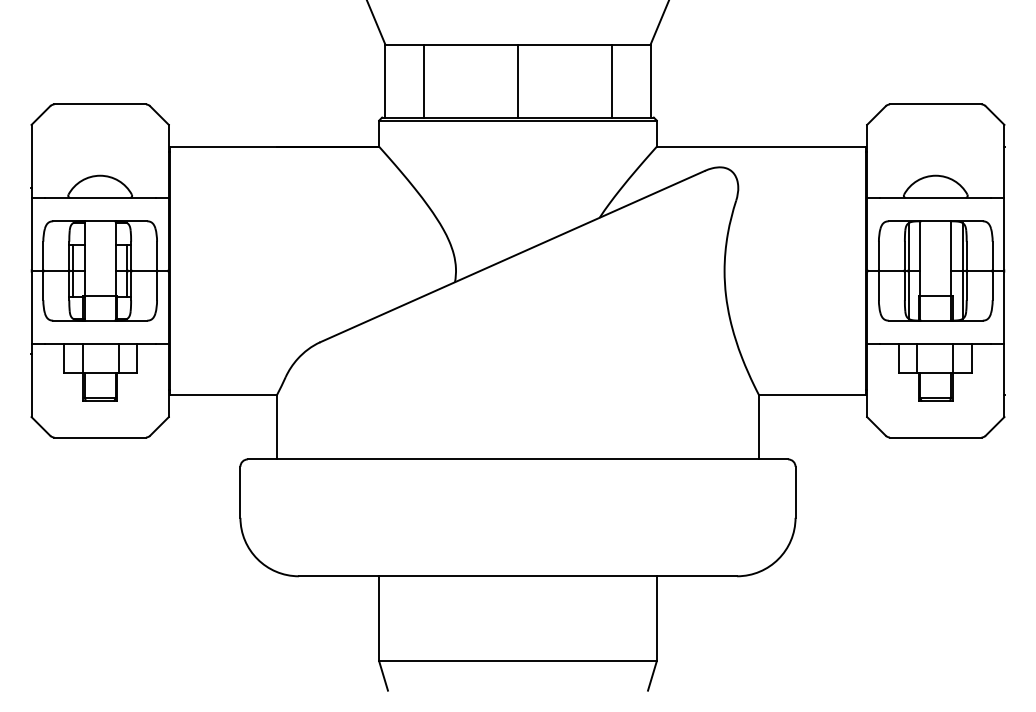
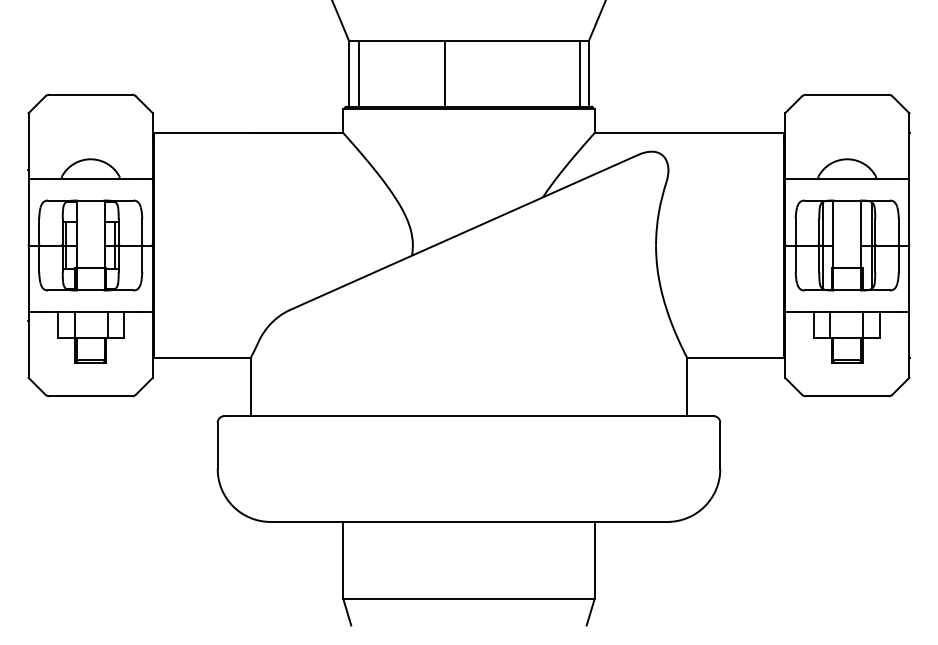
line: (424, 80) -> (358, 73), moved
line: (518, 80) -> (445, 73), moved
line: (611, 80) -> (579, 73), moved

